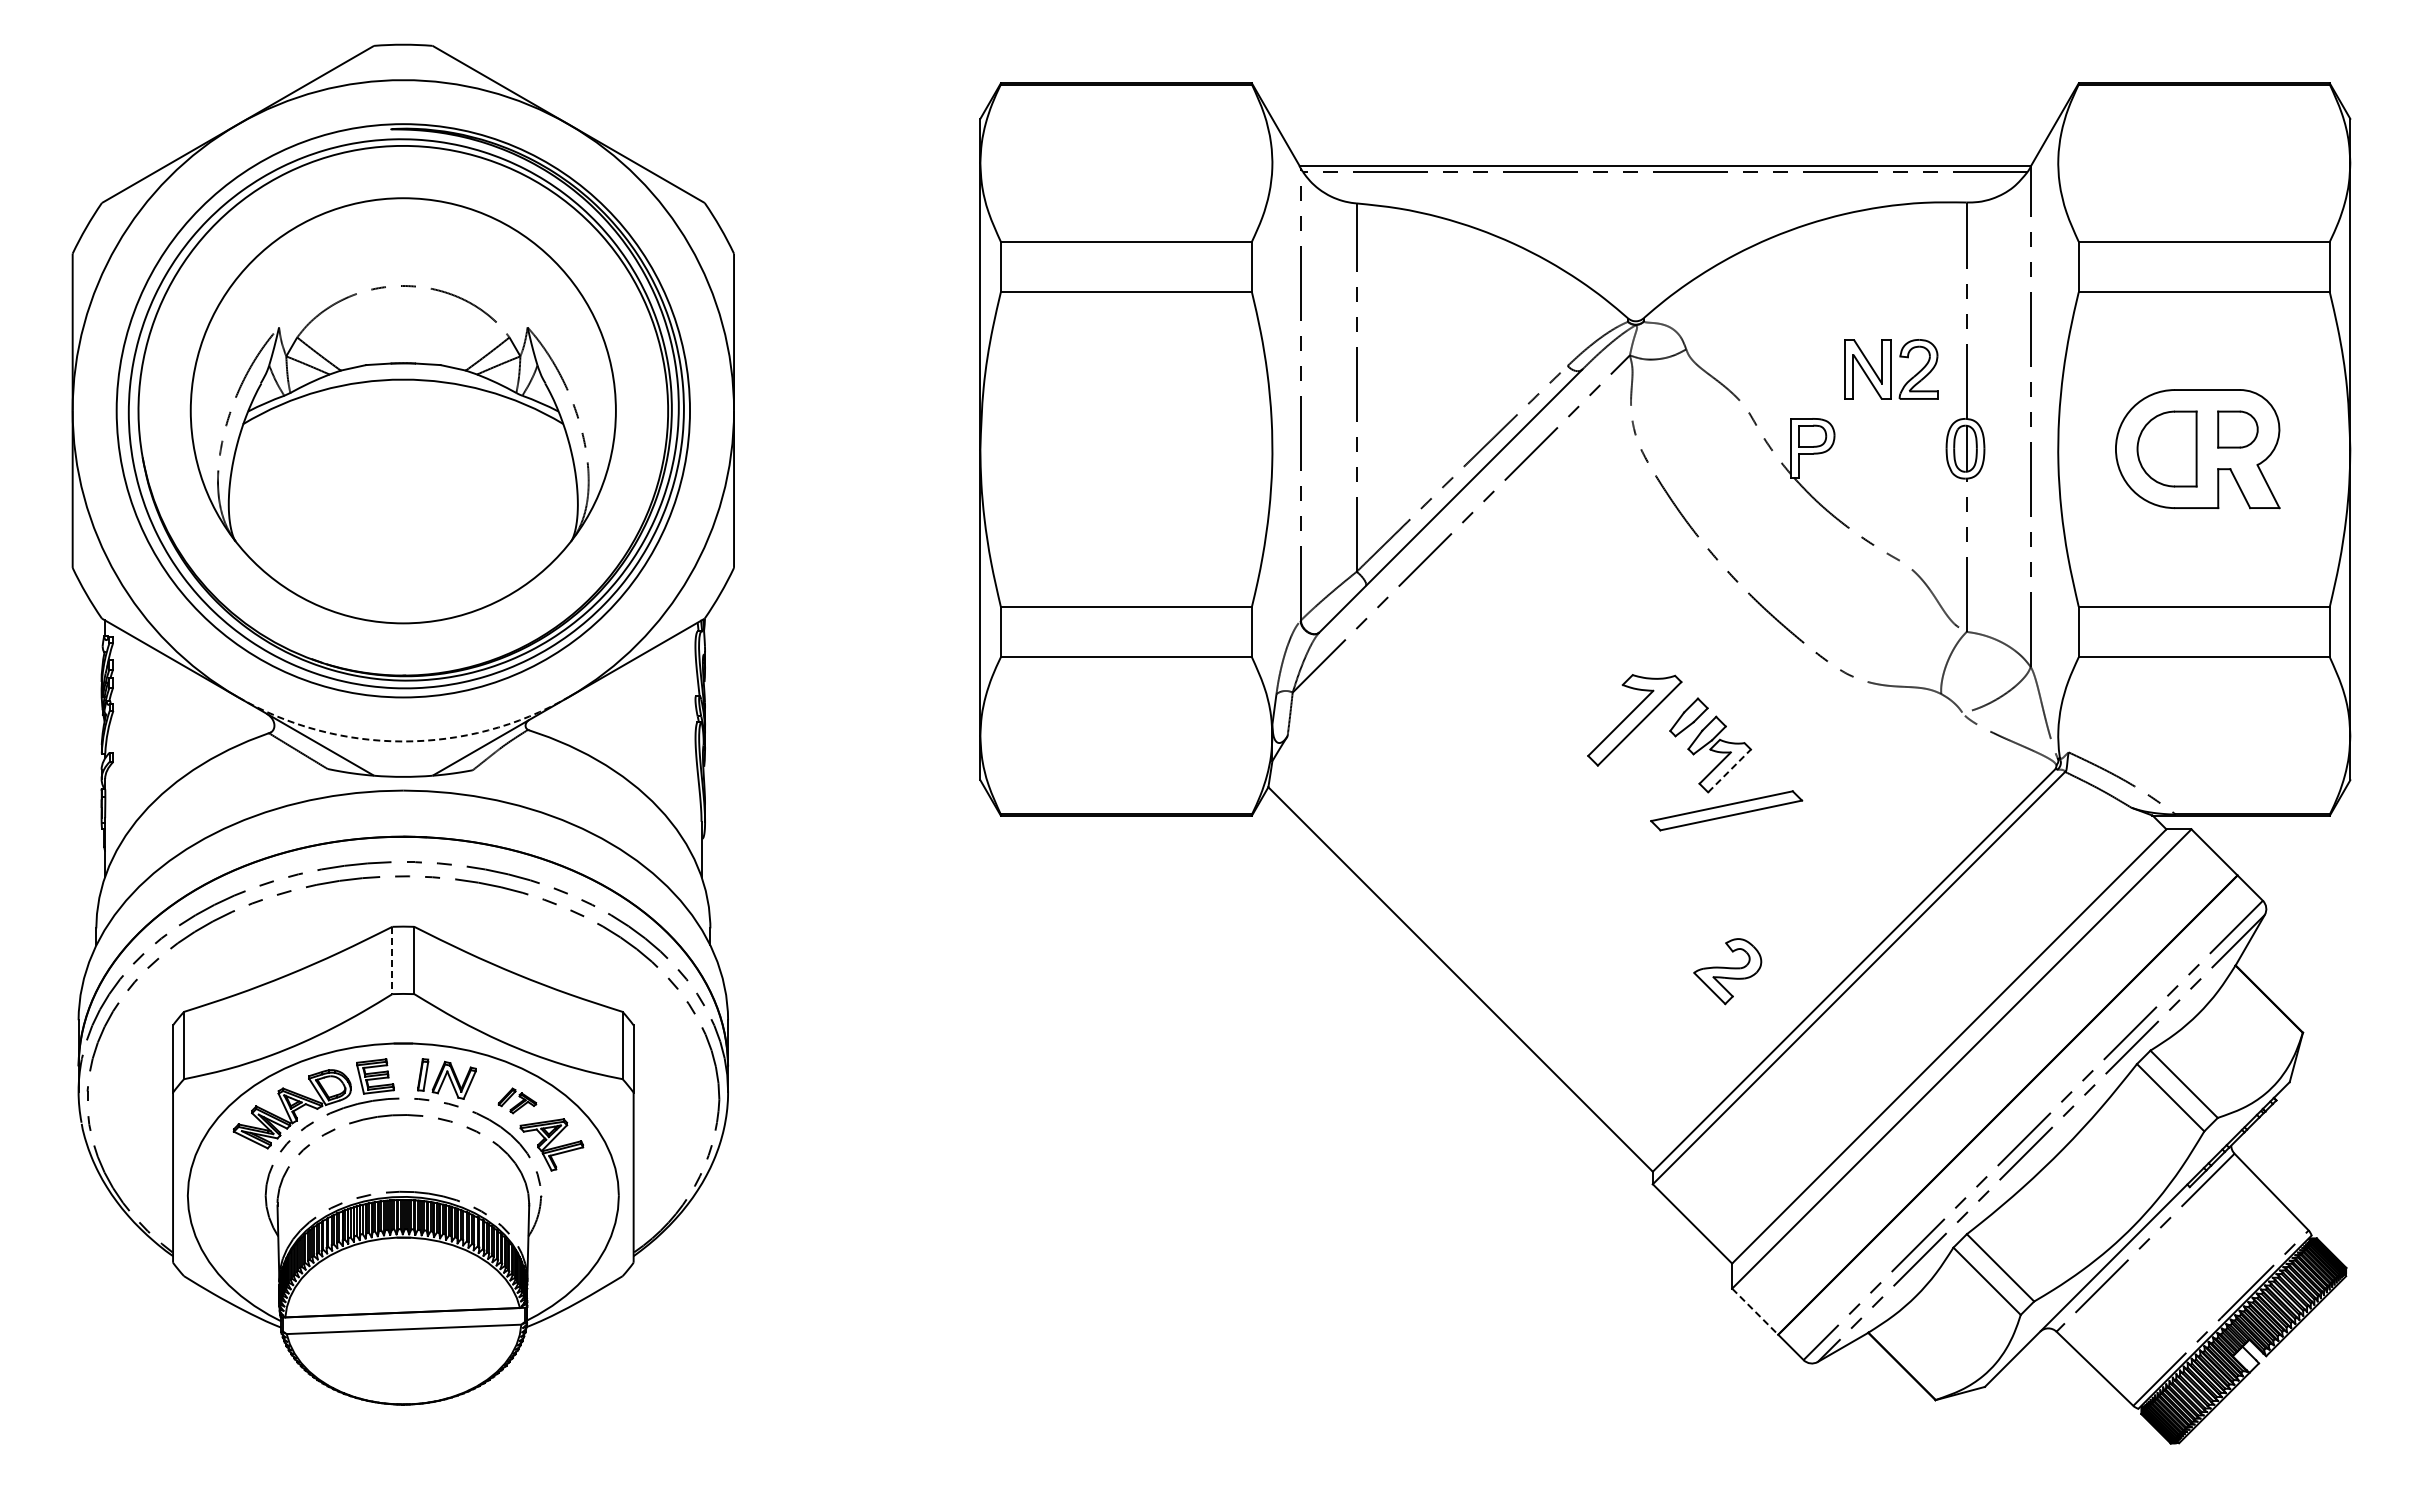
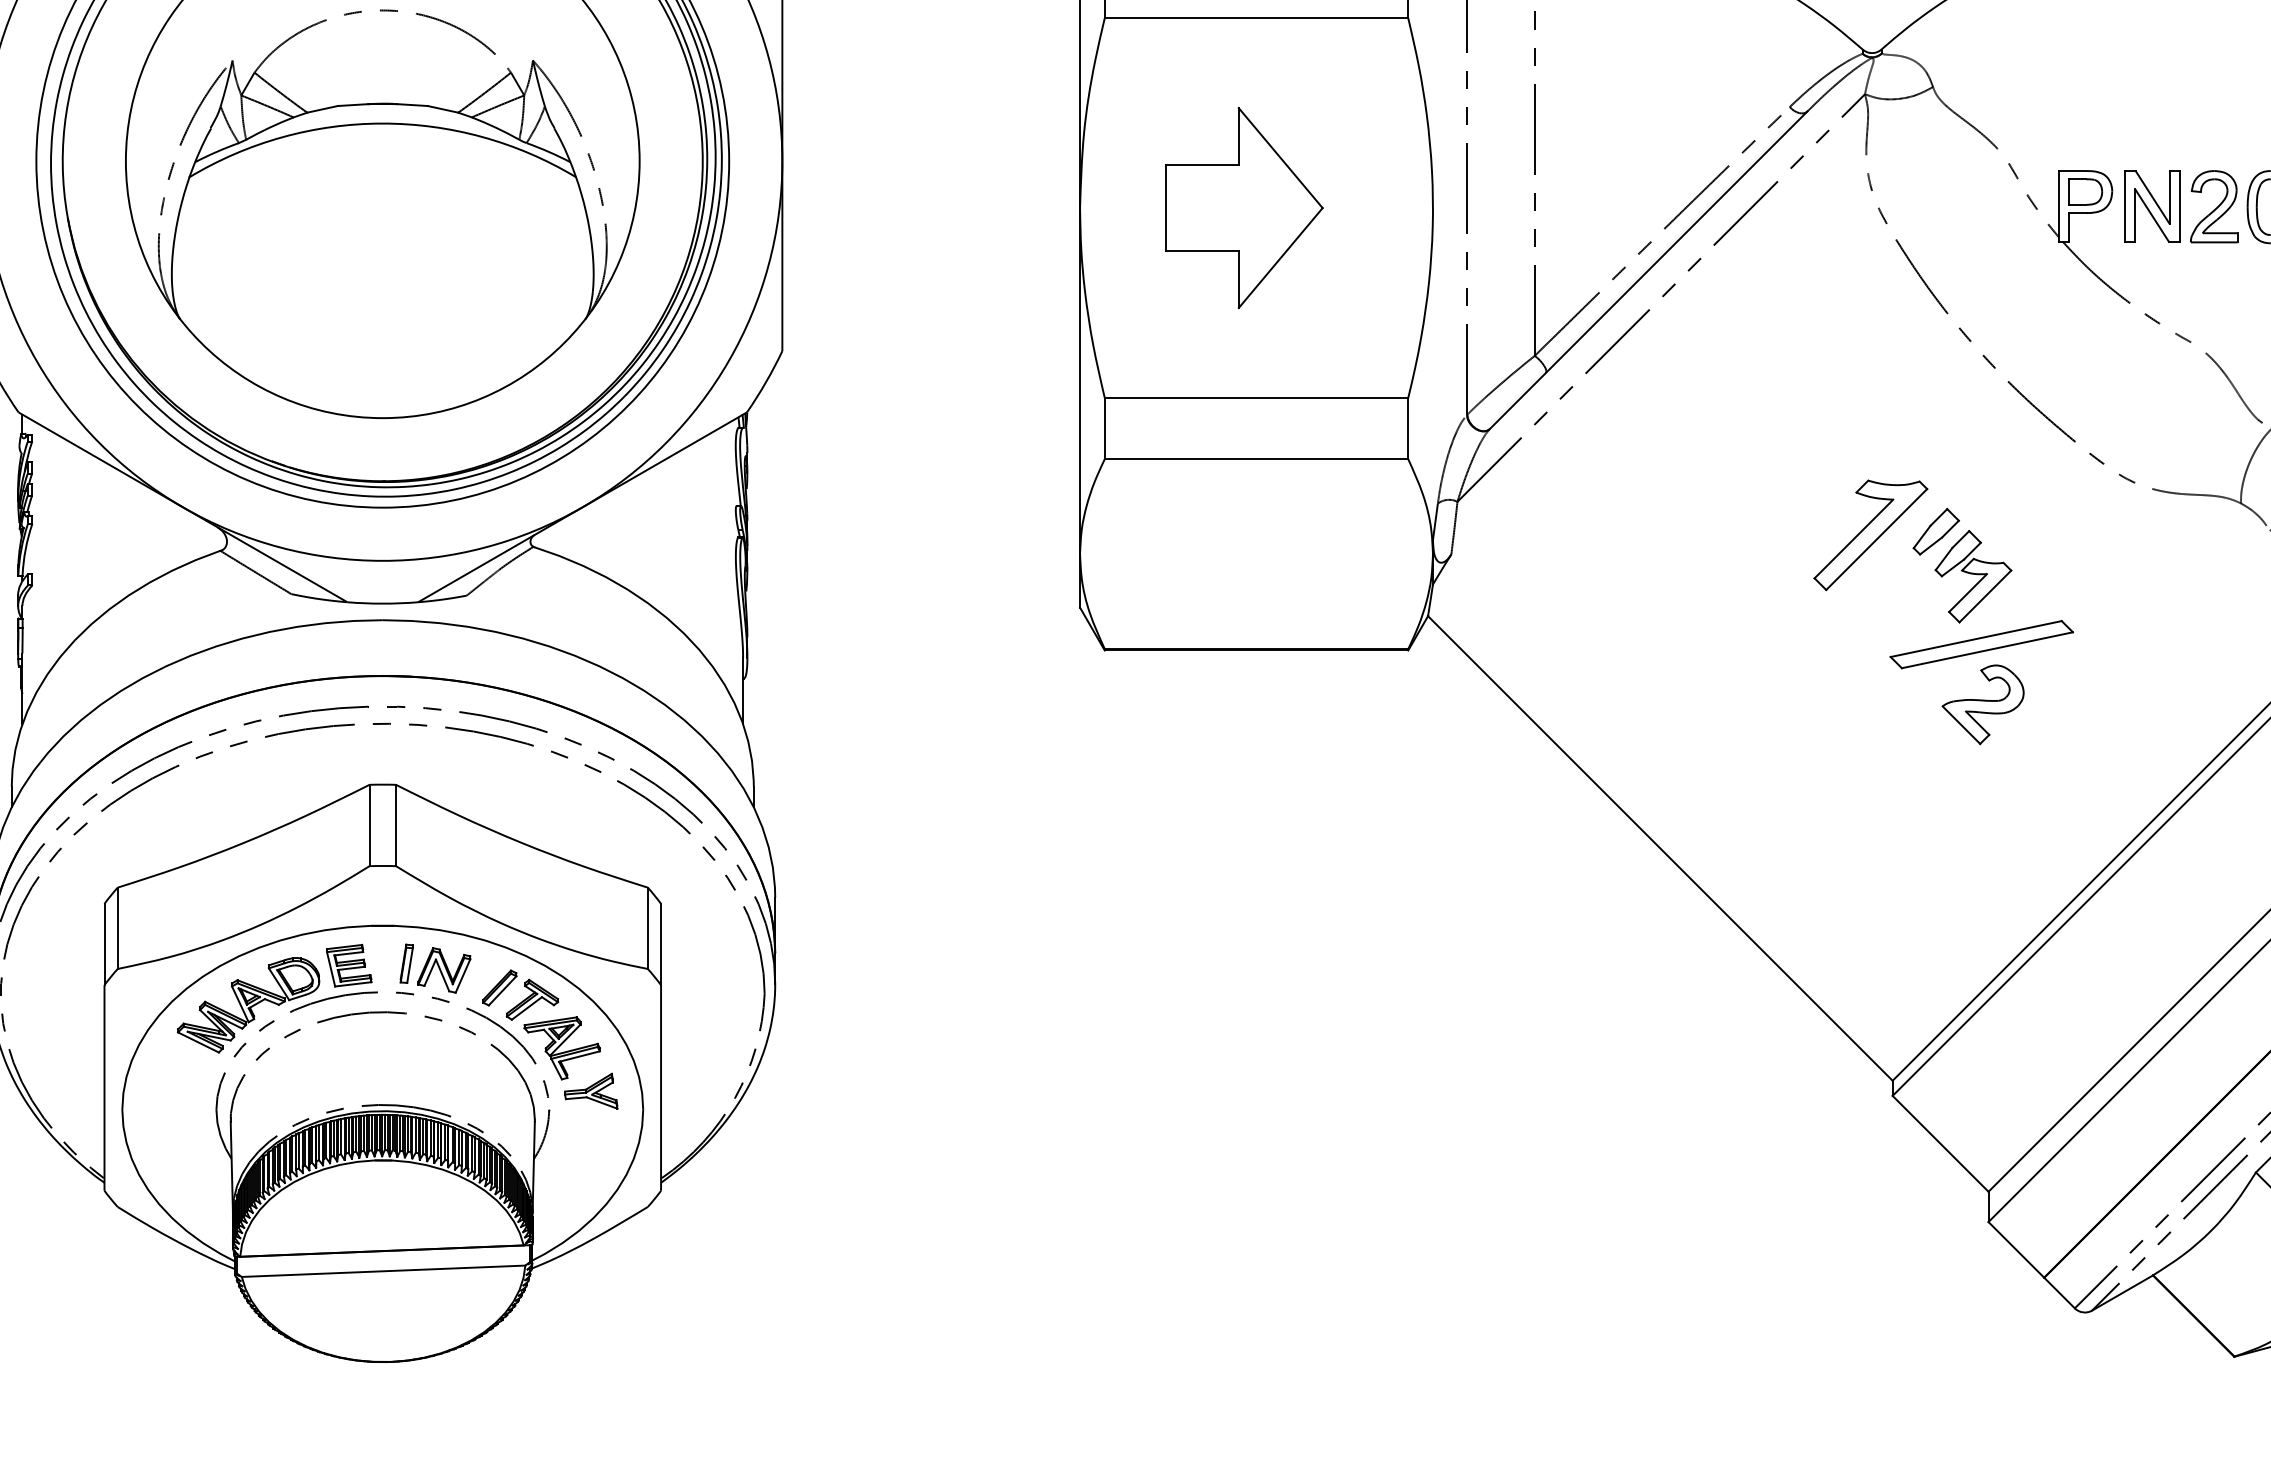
part: (1891, 369) -> (2181, 206), moved
part: (1116, 449) -> (1244, 208), added
arc: (403, 741) -> (382, 560), dashed -> solid
line: (1729, 770) -> (1985, 595), dashed -> solid
line: (392, 960) -> (369, 825), dashed -> solid
part: (1727, 971) -> (1982, 704), moved
part: (517, 1100) -> (520, 994), size x1.67
part: (575, 1180) -> (590, 1091), added
line: (1755, 1311) -> (2016, 1249), dashed -> solid

